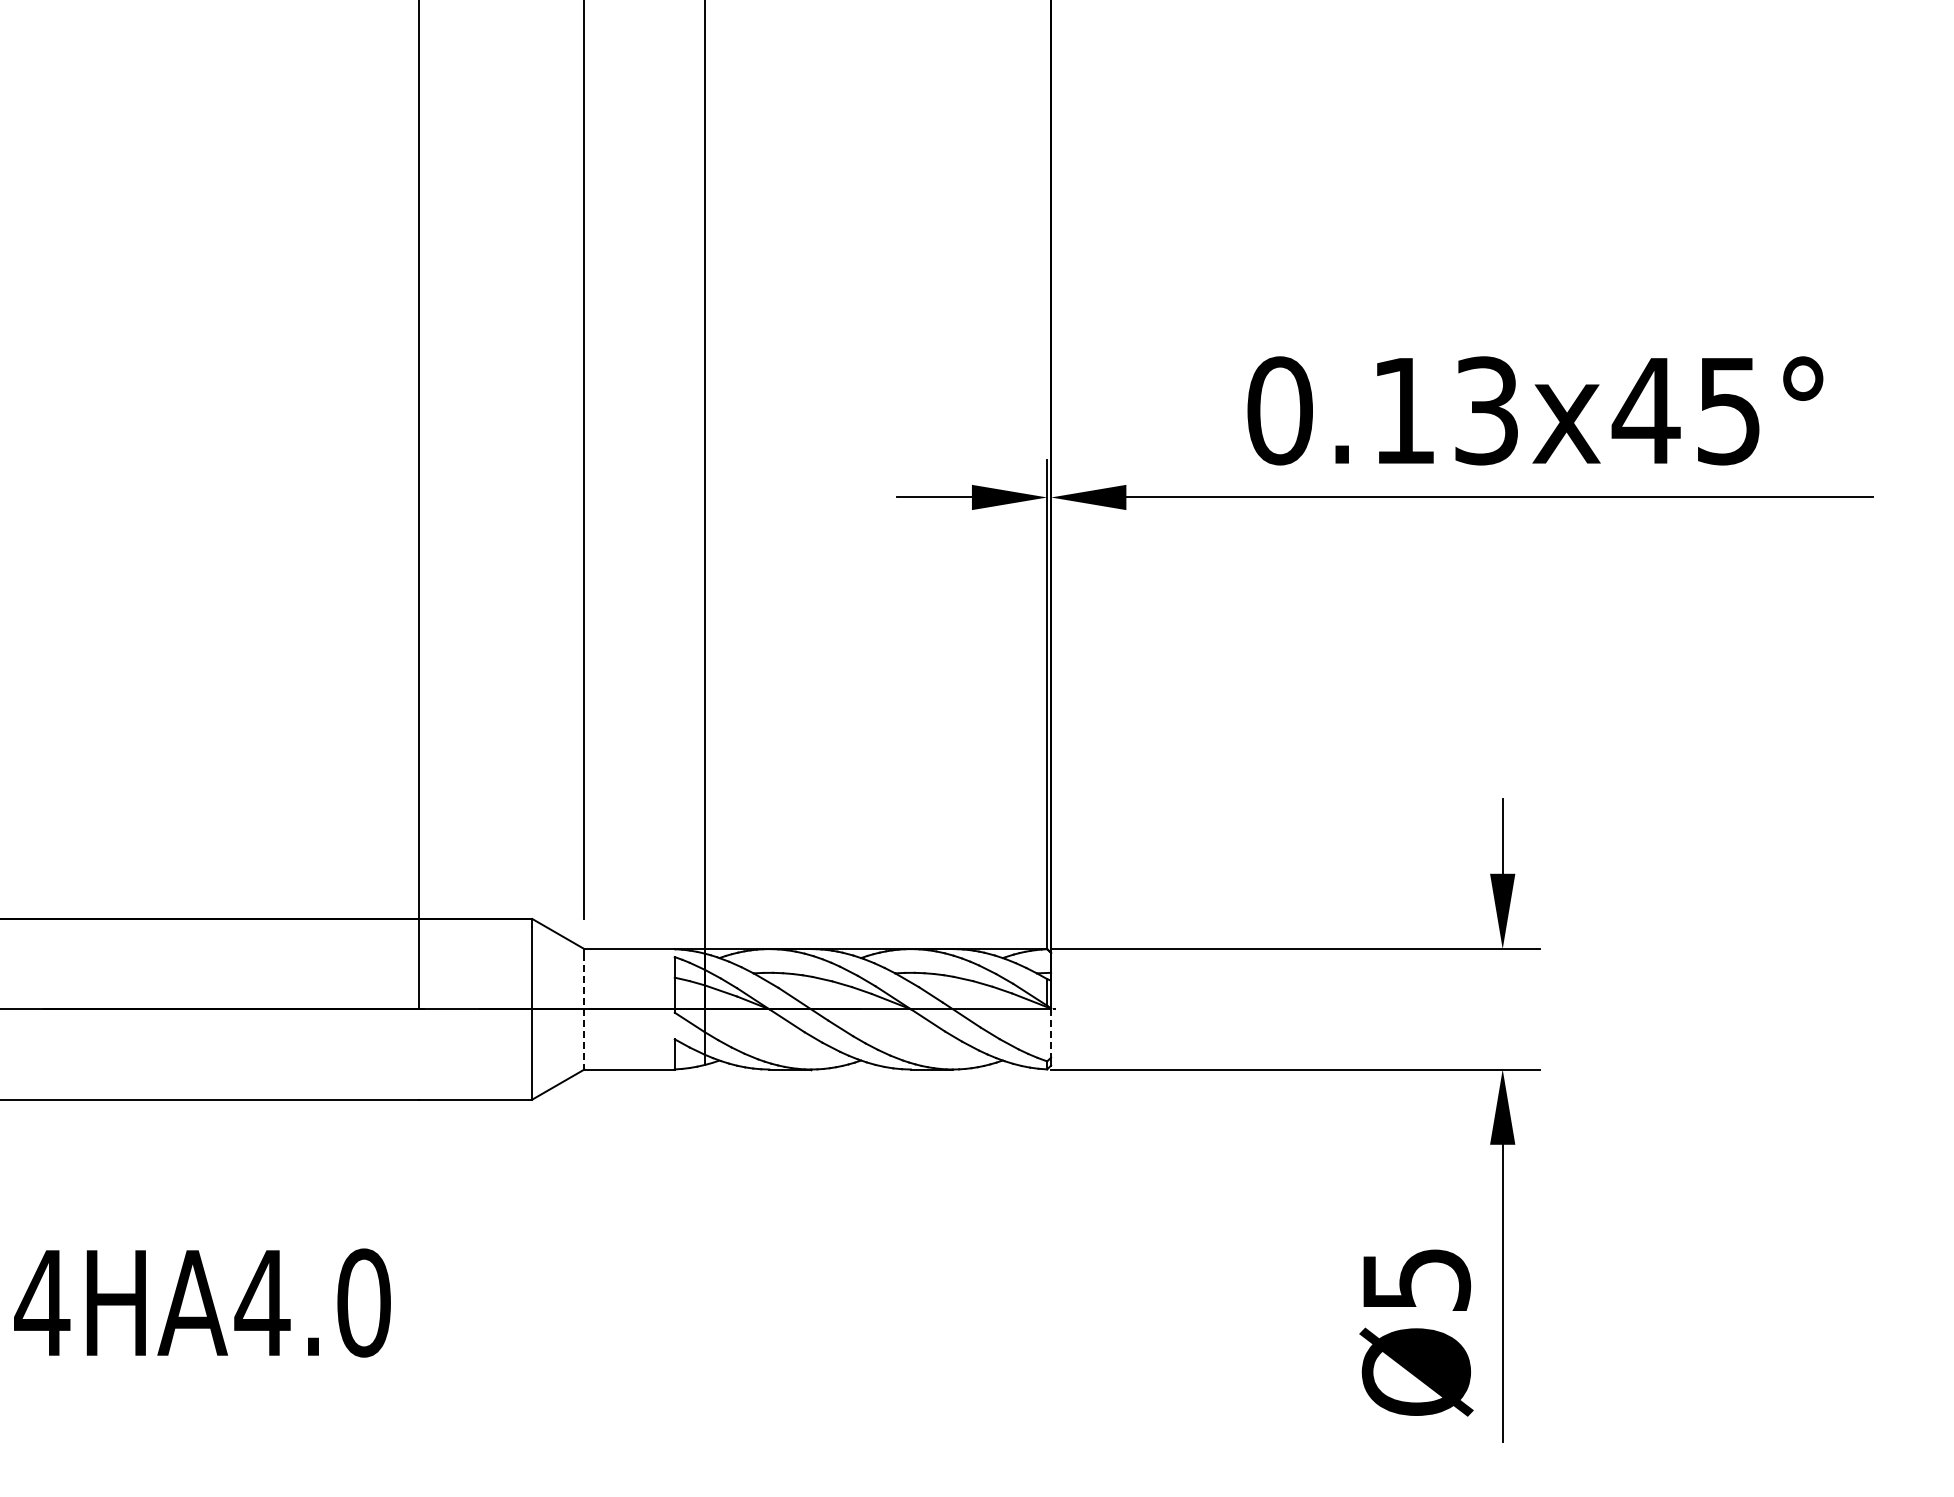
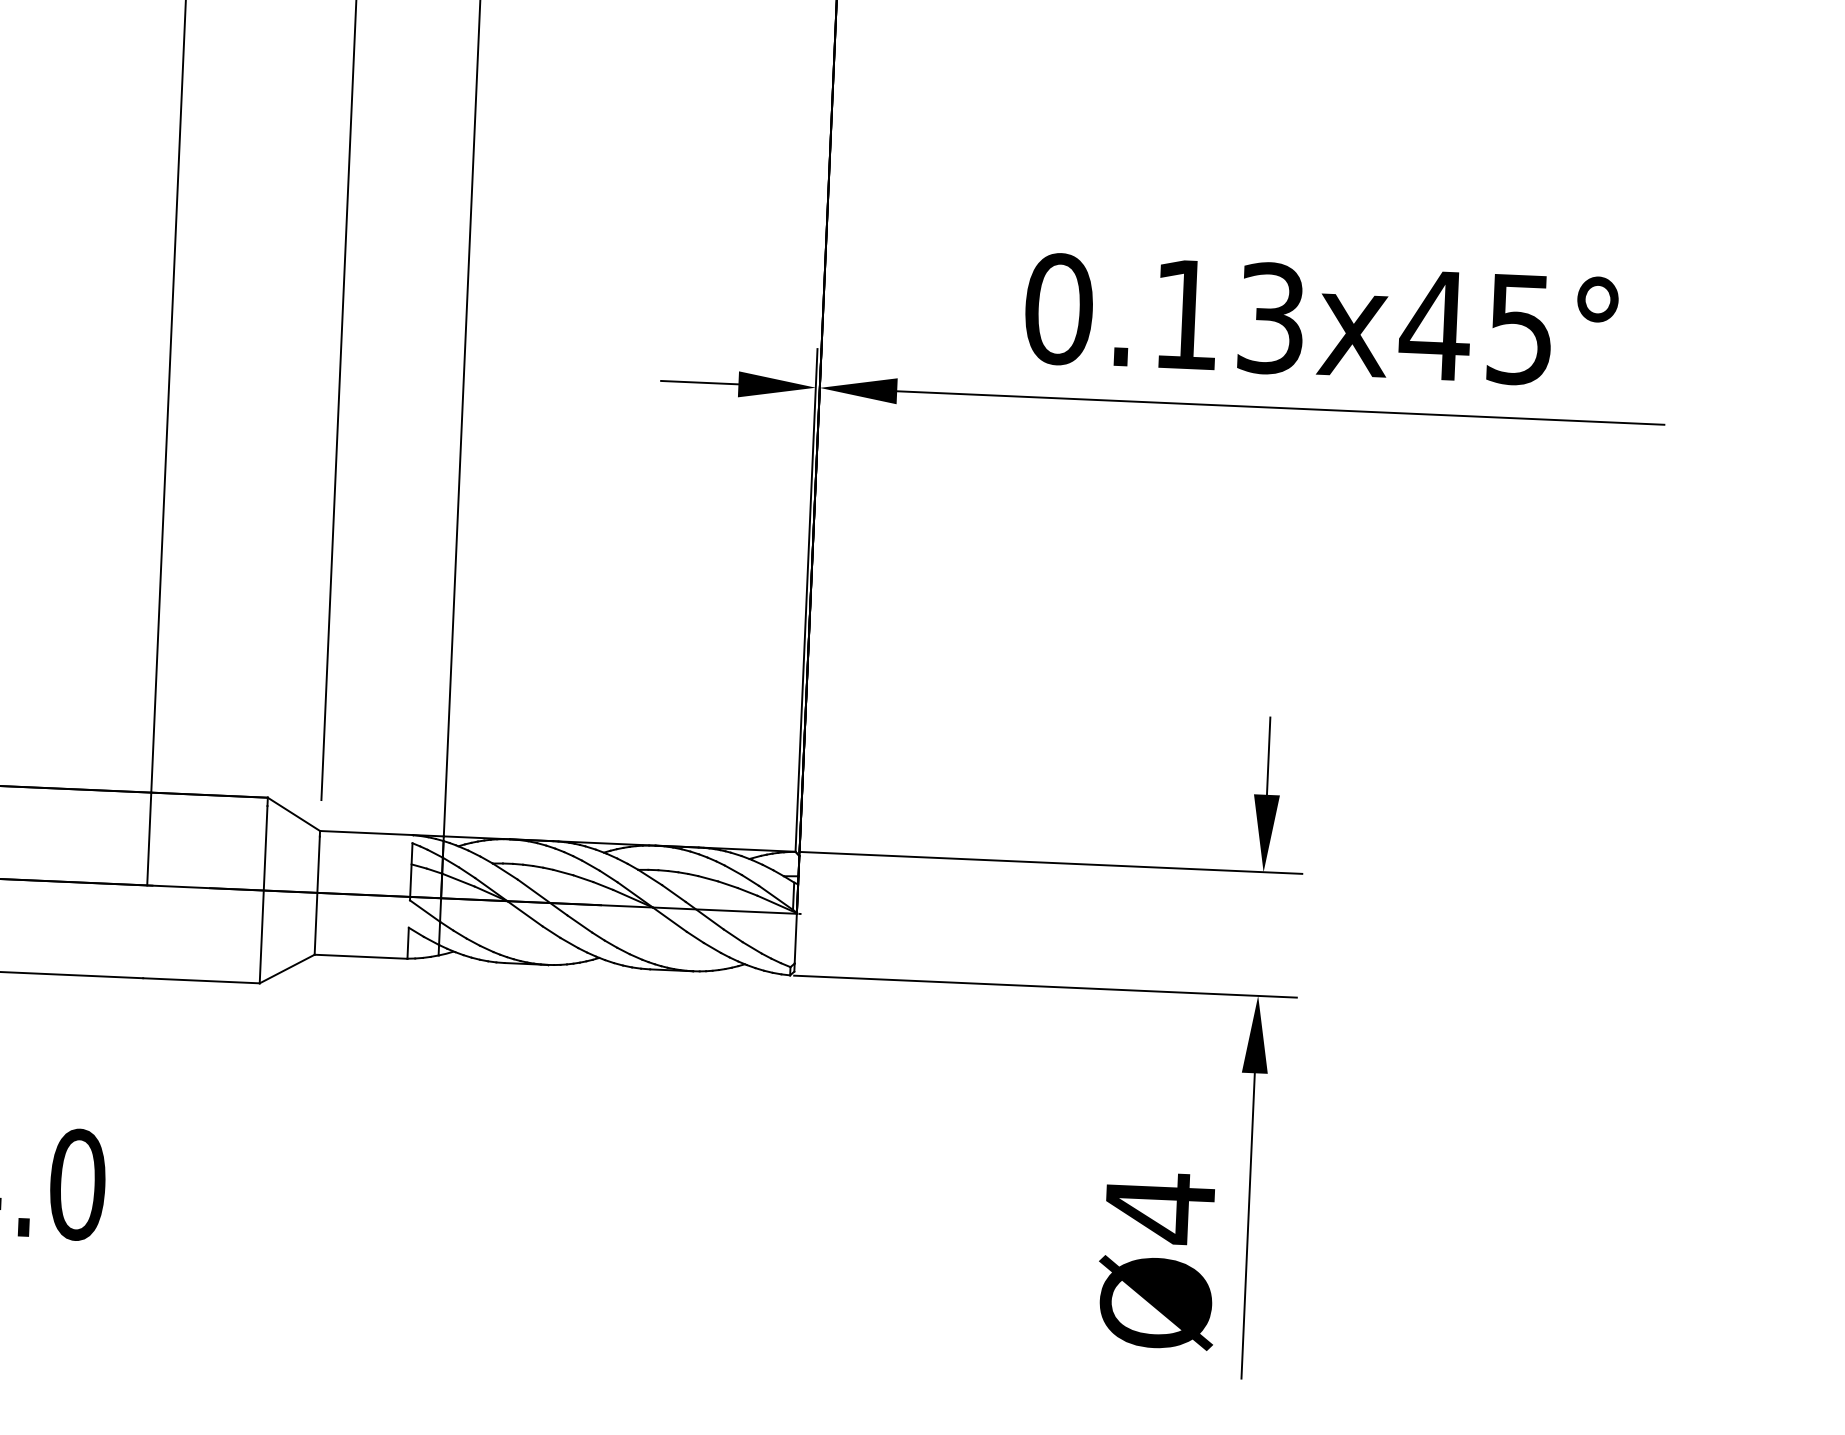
line: (584, 1012) -> (317, 896), dashed -> solid
line: (1051, 1033) -> (796, 938), dashed -> solid
text: (1417, 1279) -> (1161, 1207), Ø5 -> Ø4

